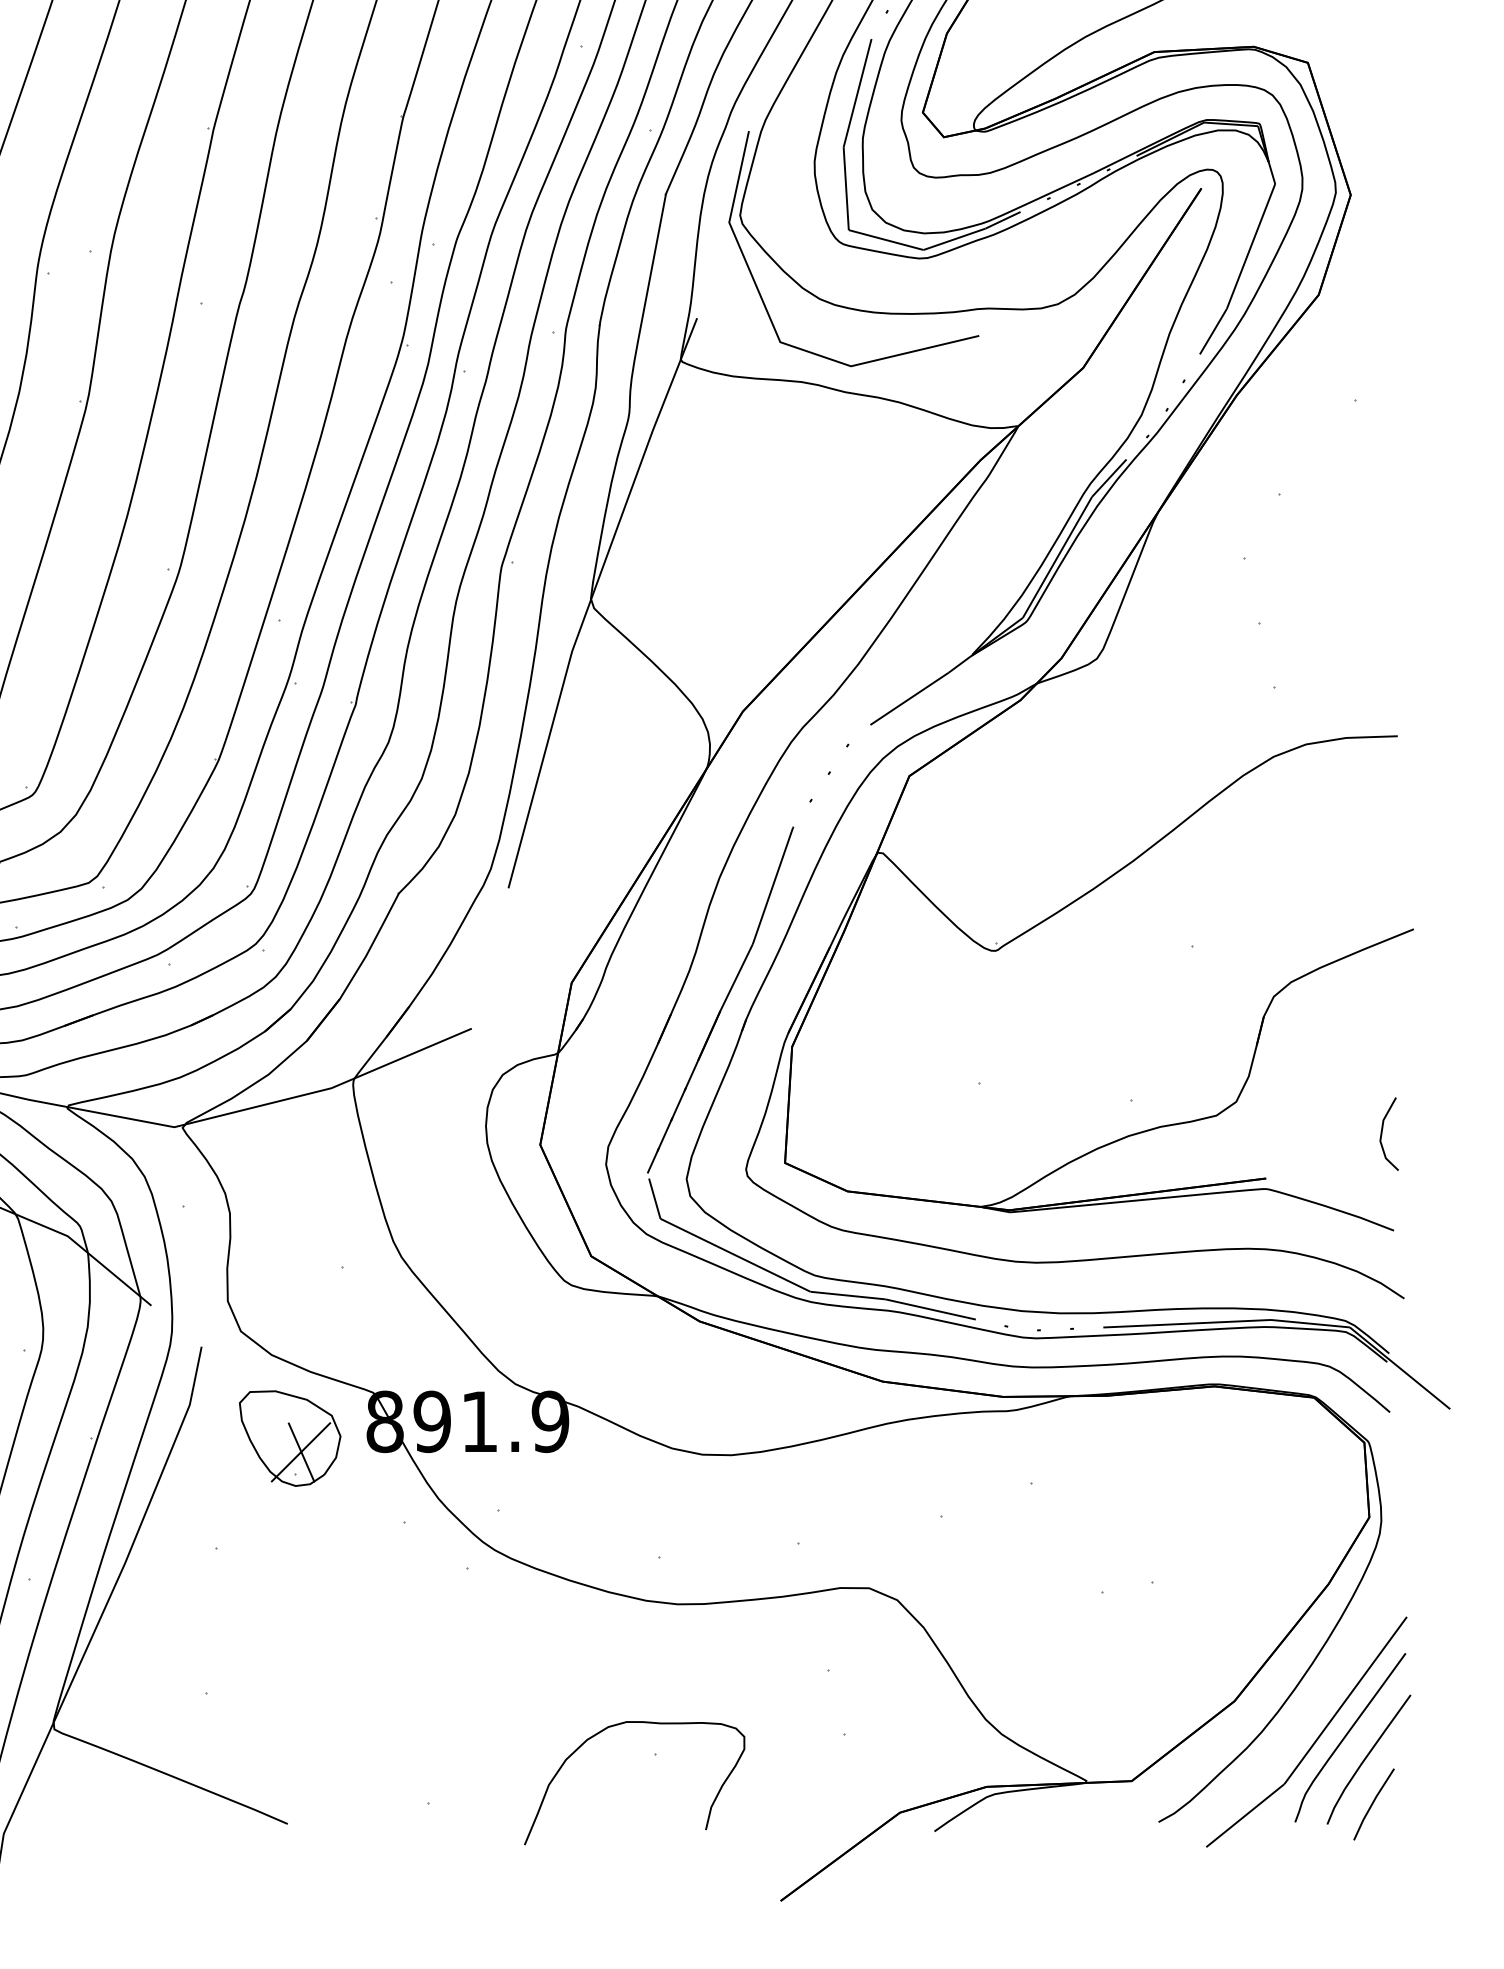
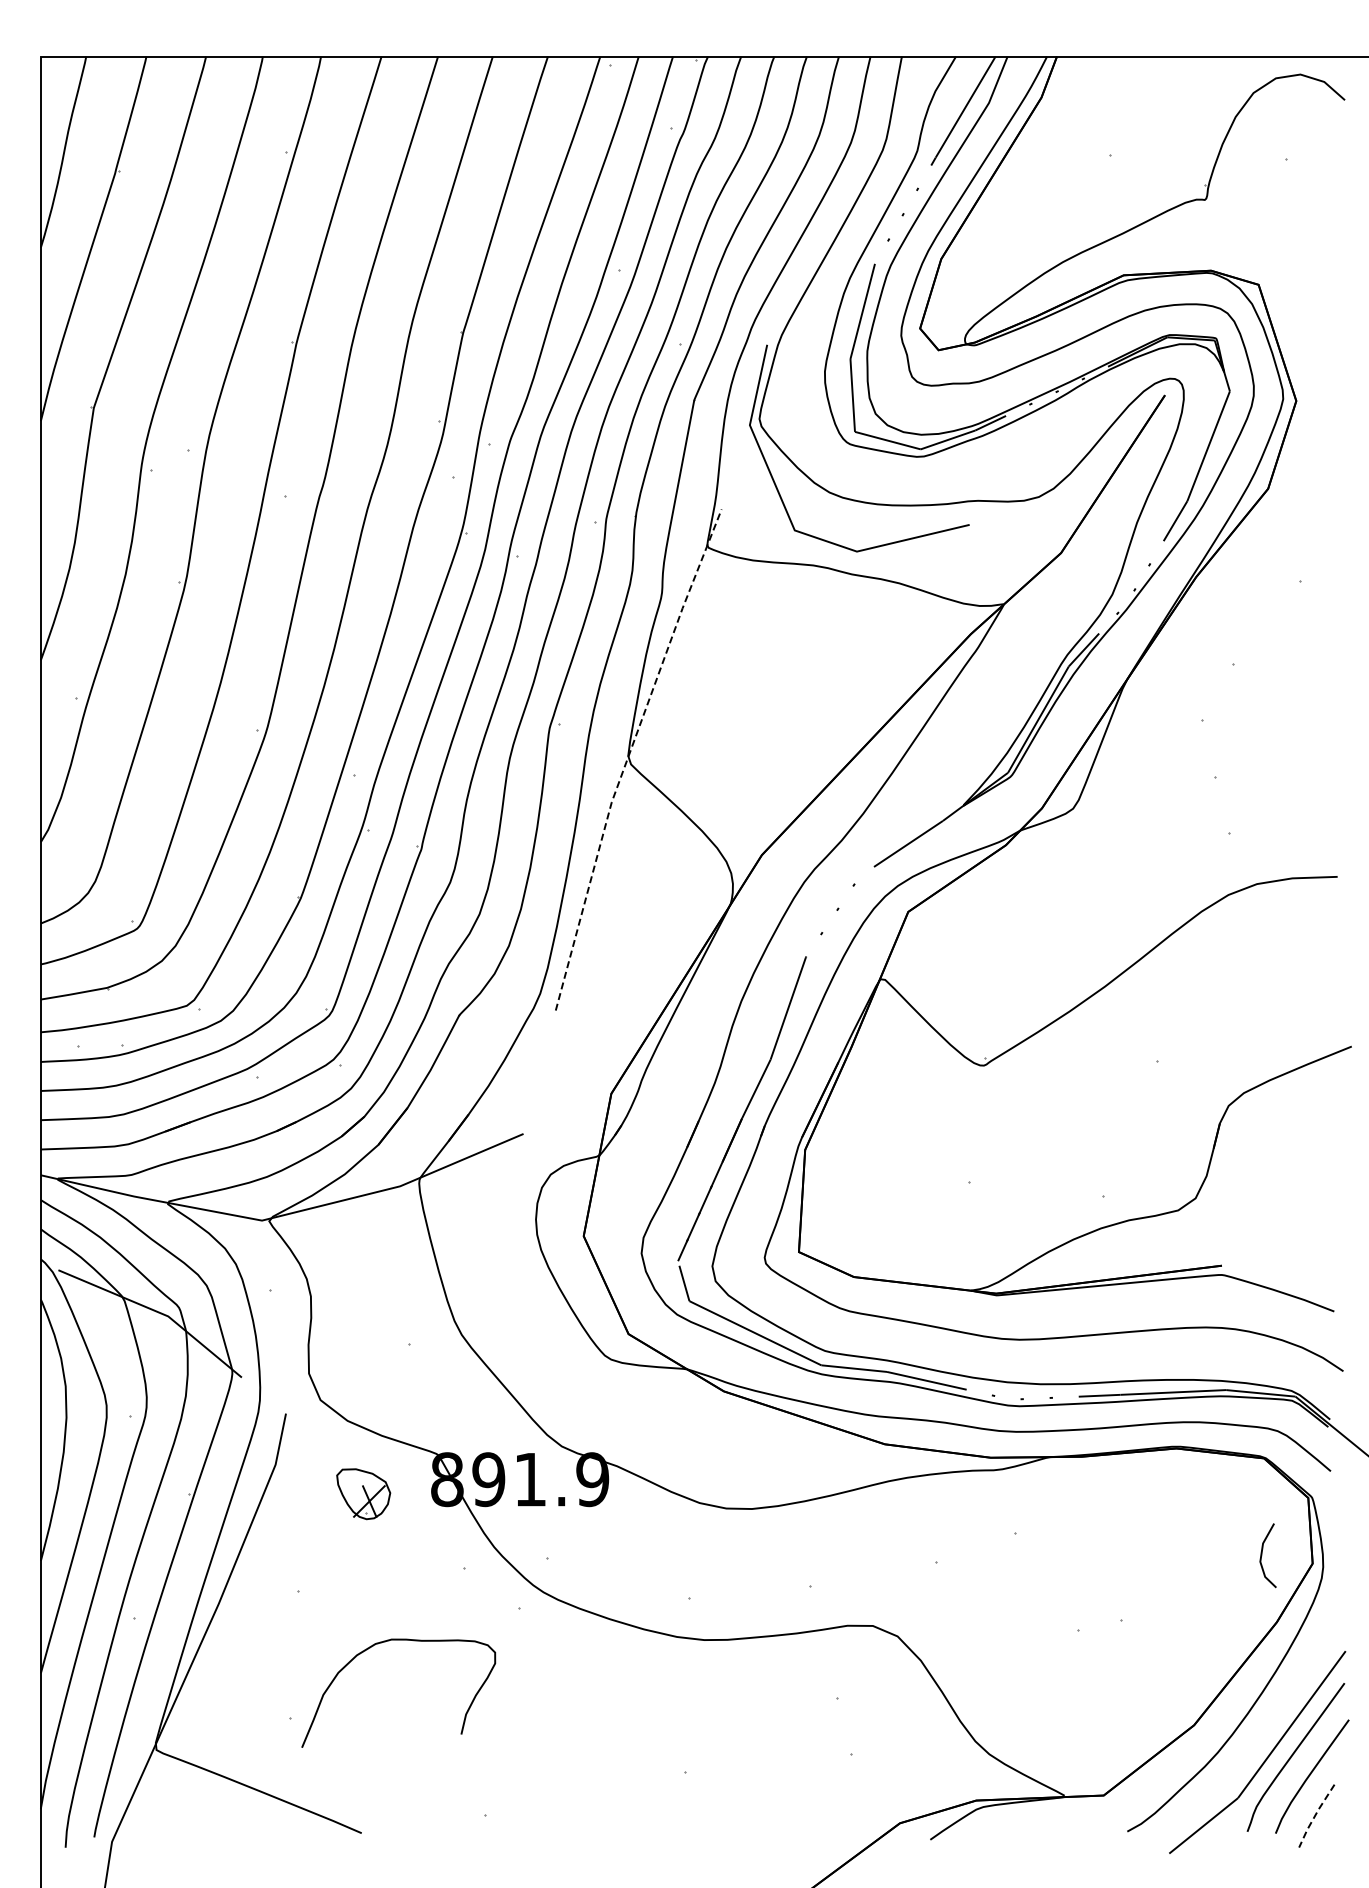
line: (591, 599) -> (628, 756), solid -> dashed
line: (1382, 1133) -> (1262, 1555), moved
part: (289, 1437) -> (363, 1493), size x0.6
curve: (619, 1725) -> (385, 1642), moved
line: (1372, 1803) -> (1315, 1815), solid -> dashed

